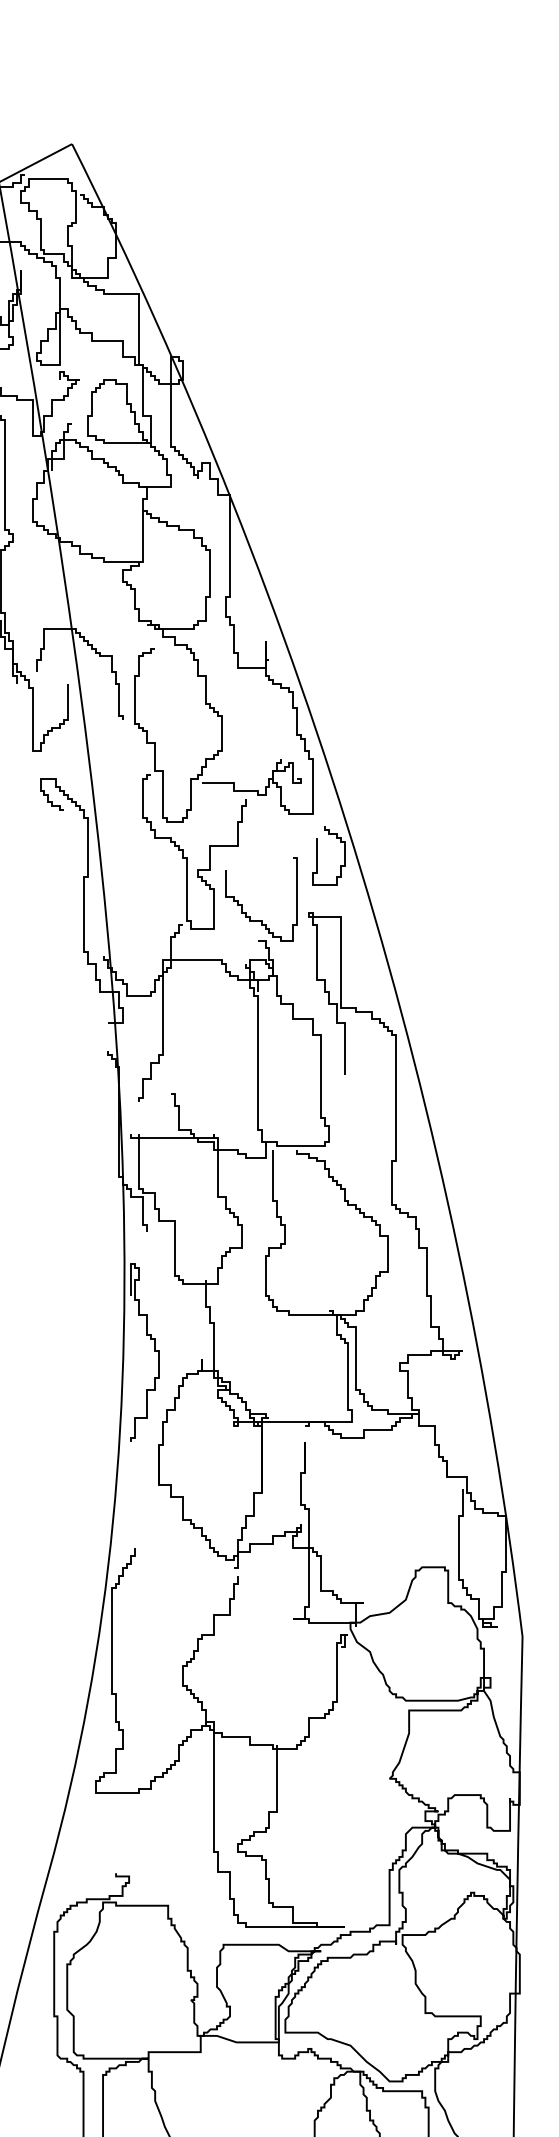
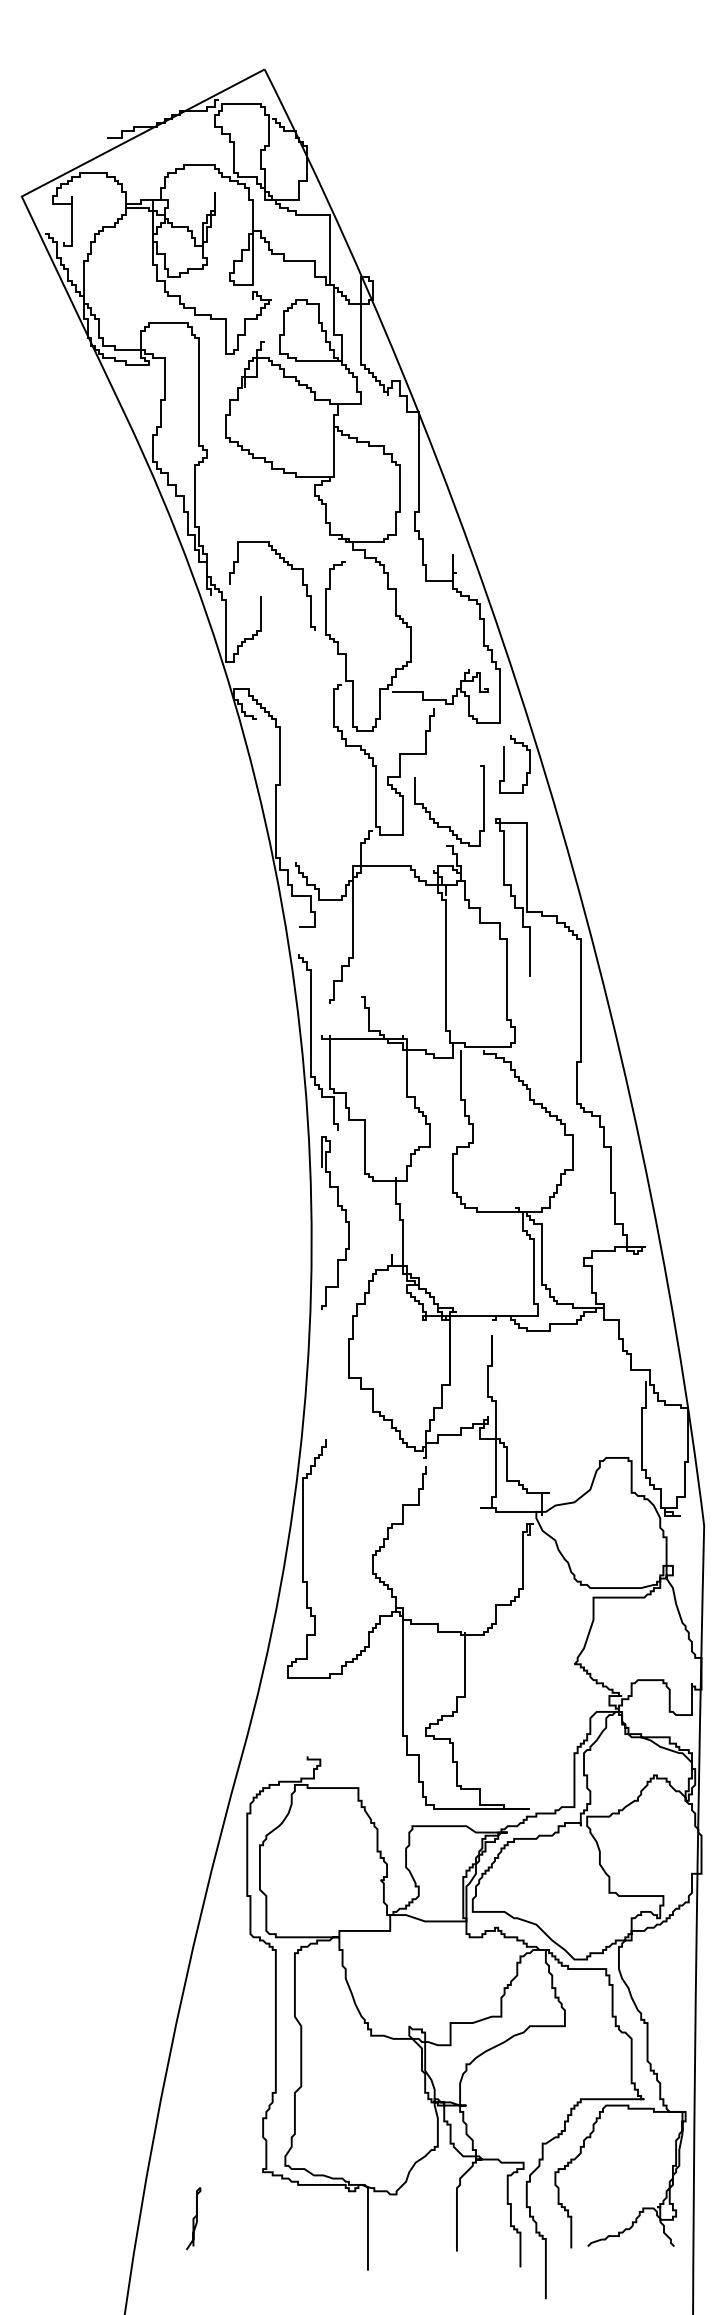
curve: (154, 1351) -> (345, 1222), moved

